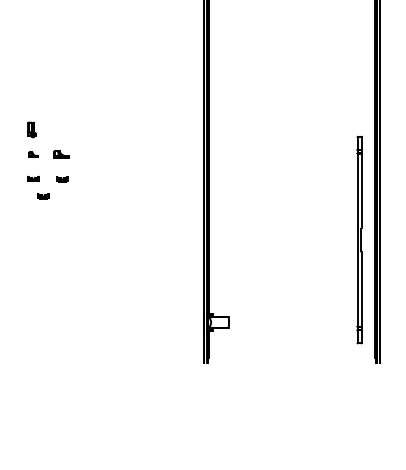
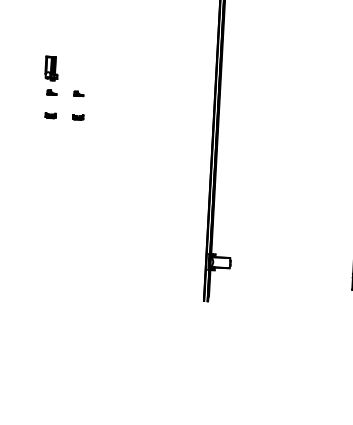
part: (31, 129) -> (51, 68), size x1.67
part: (61, 154) -> (78, 93), size x0.62
part: (43, 196) -> (59, 133), removed

